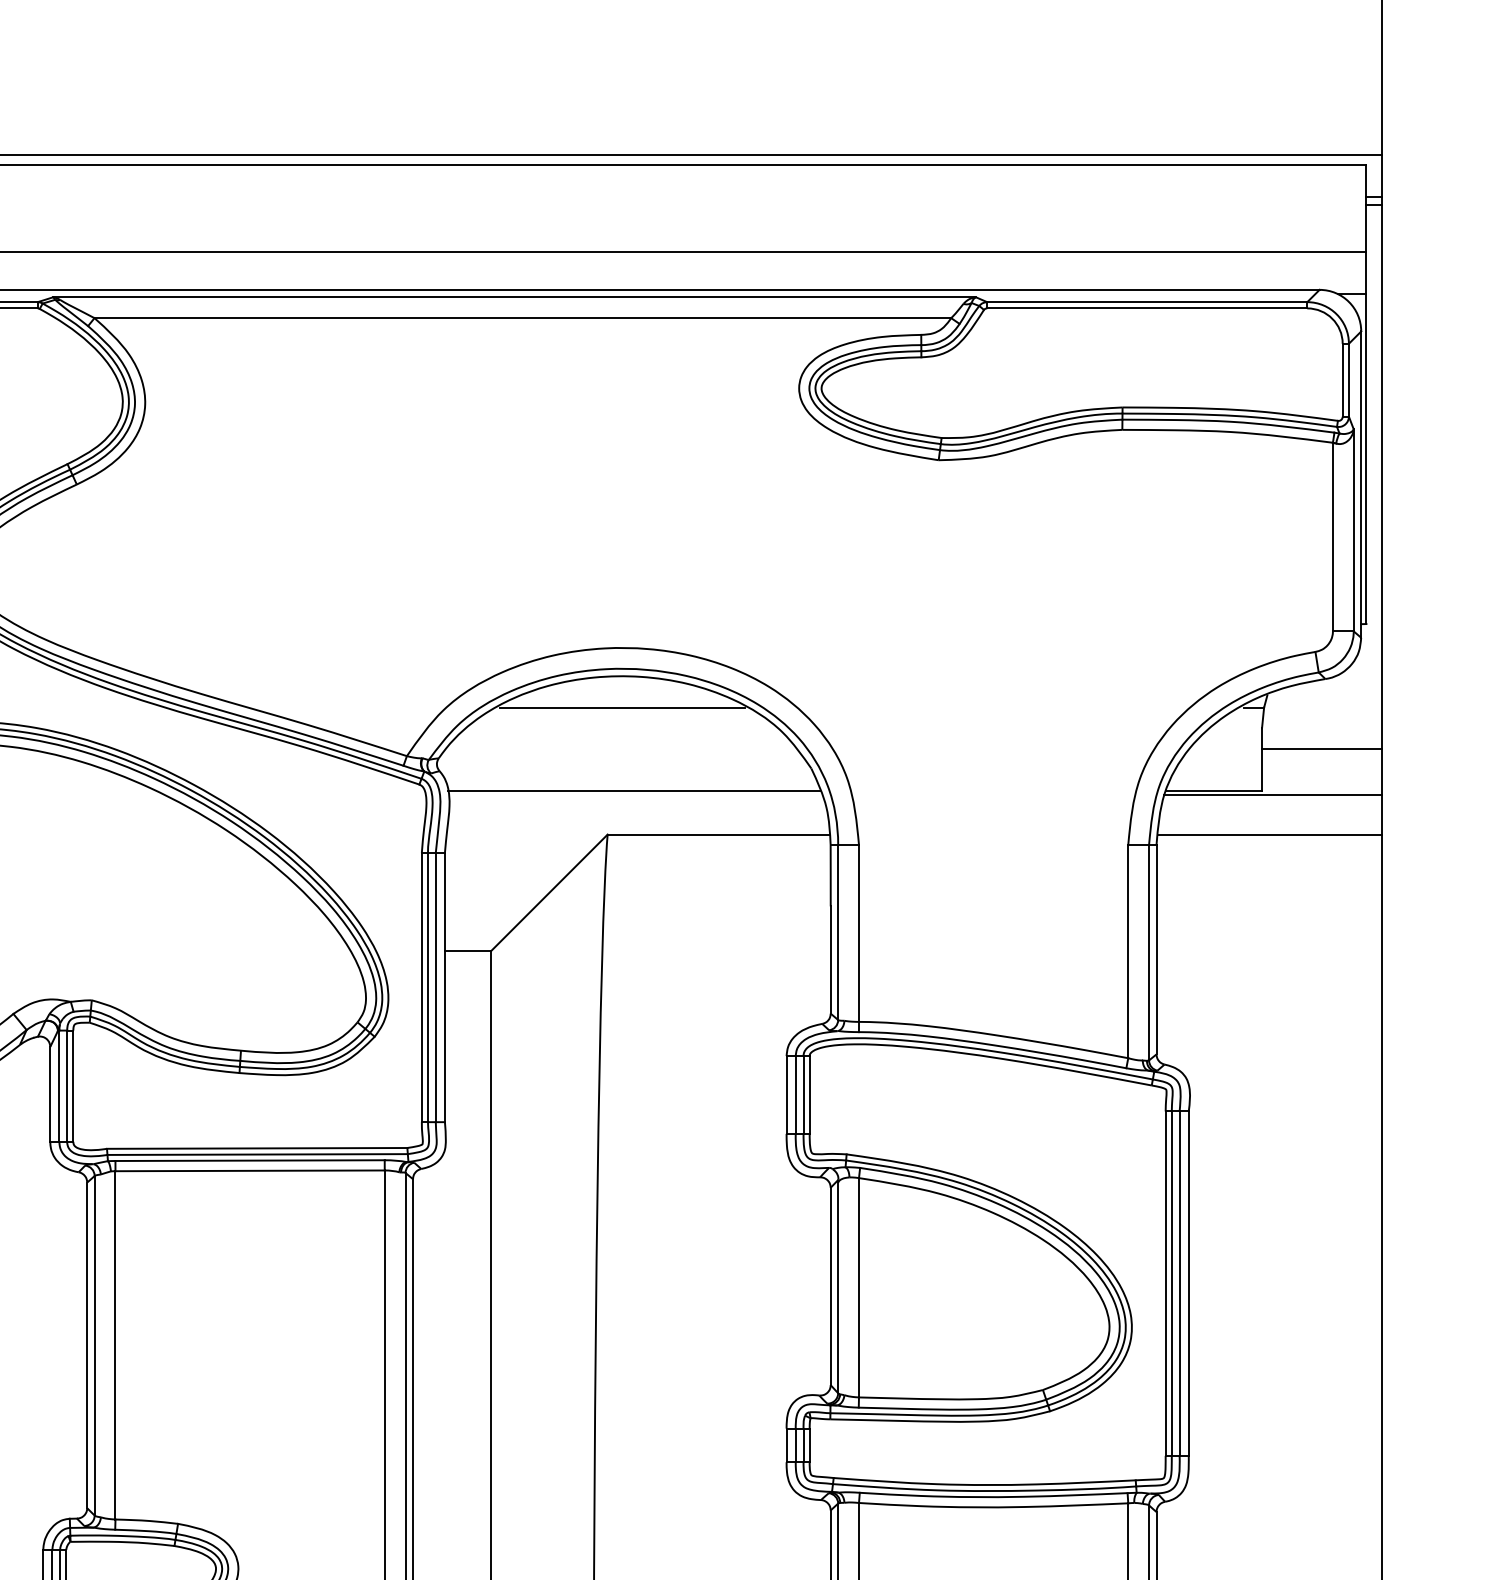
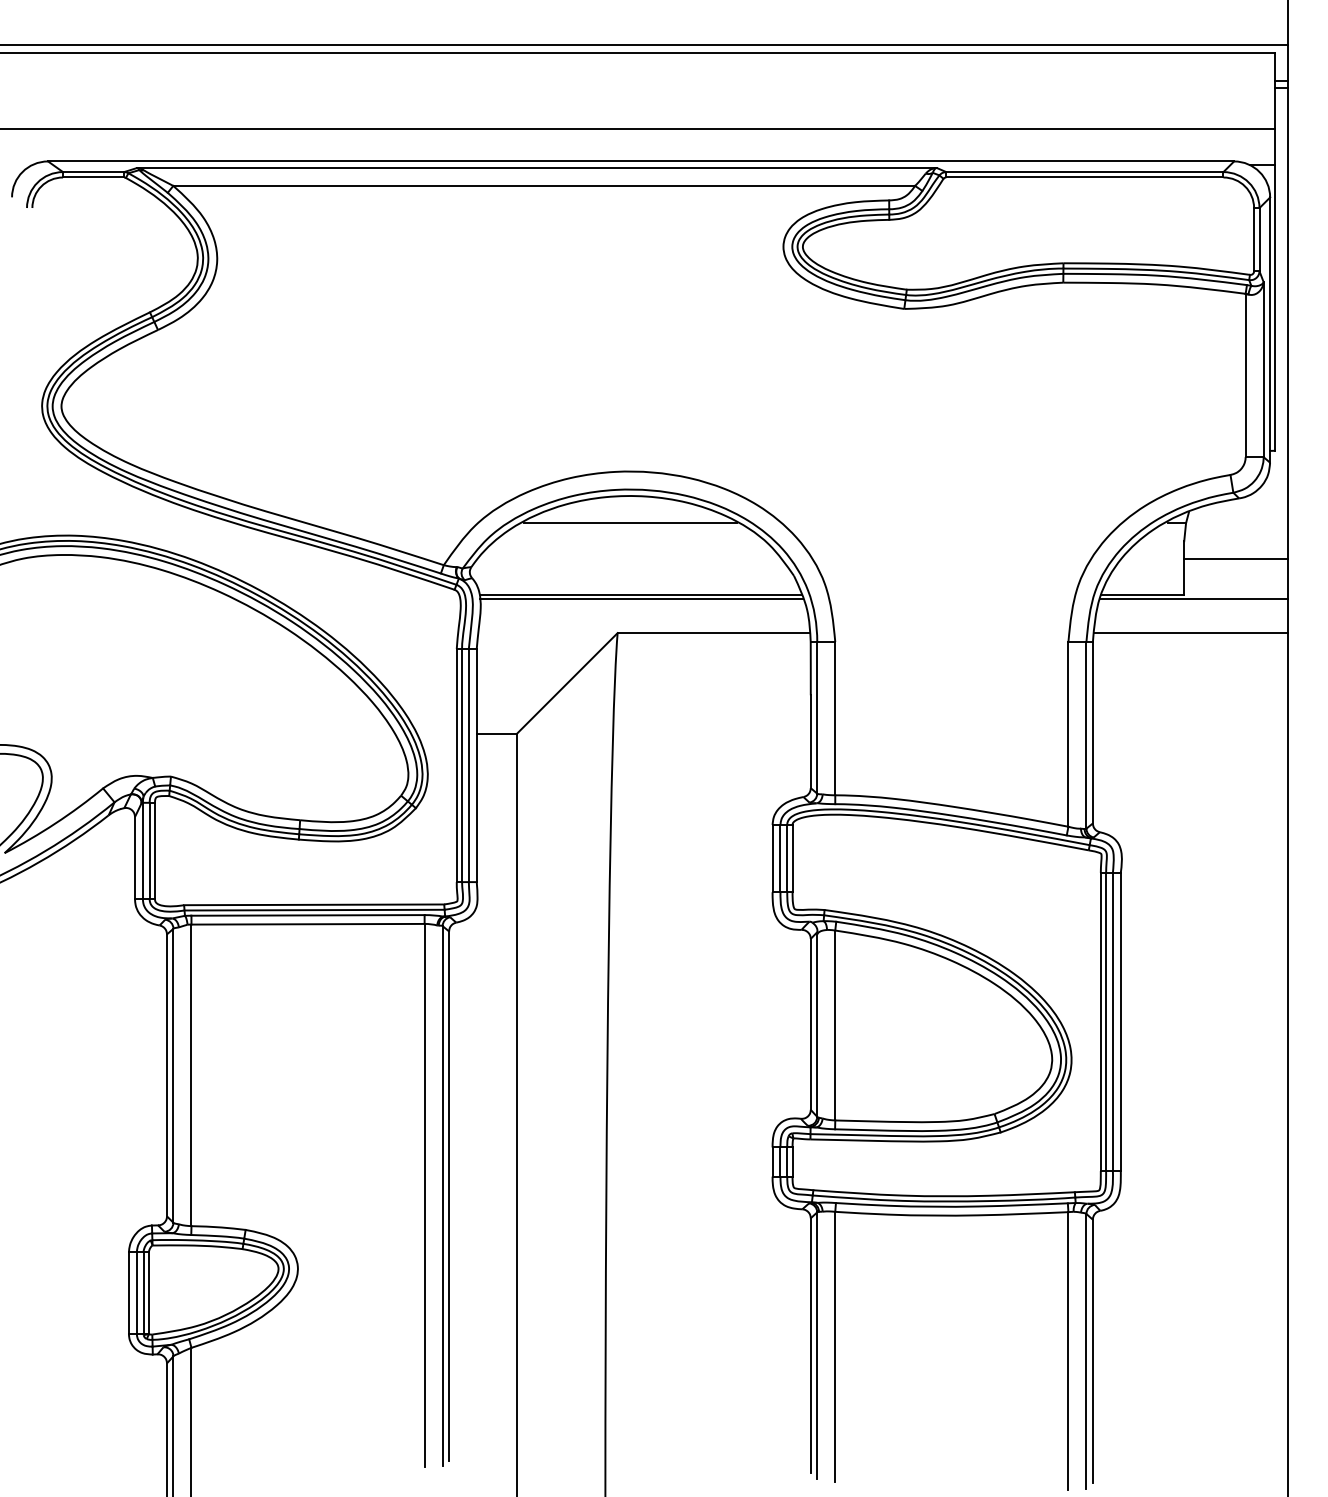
line: (634, 794) -> (640, 598), added

